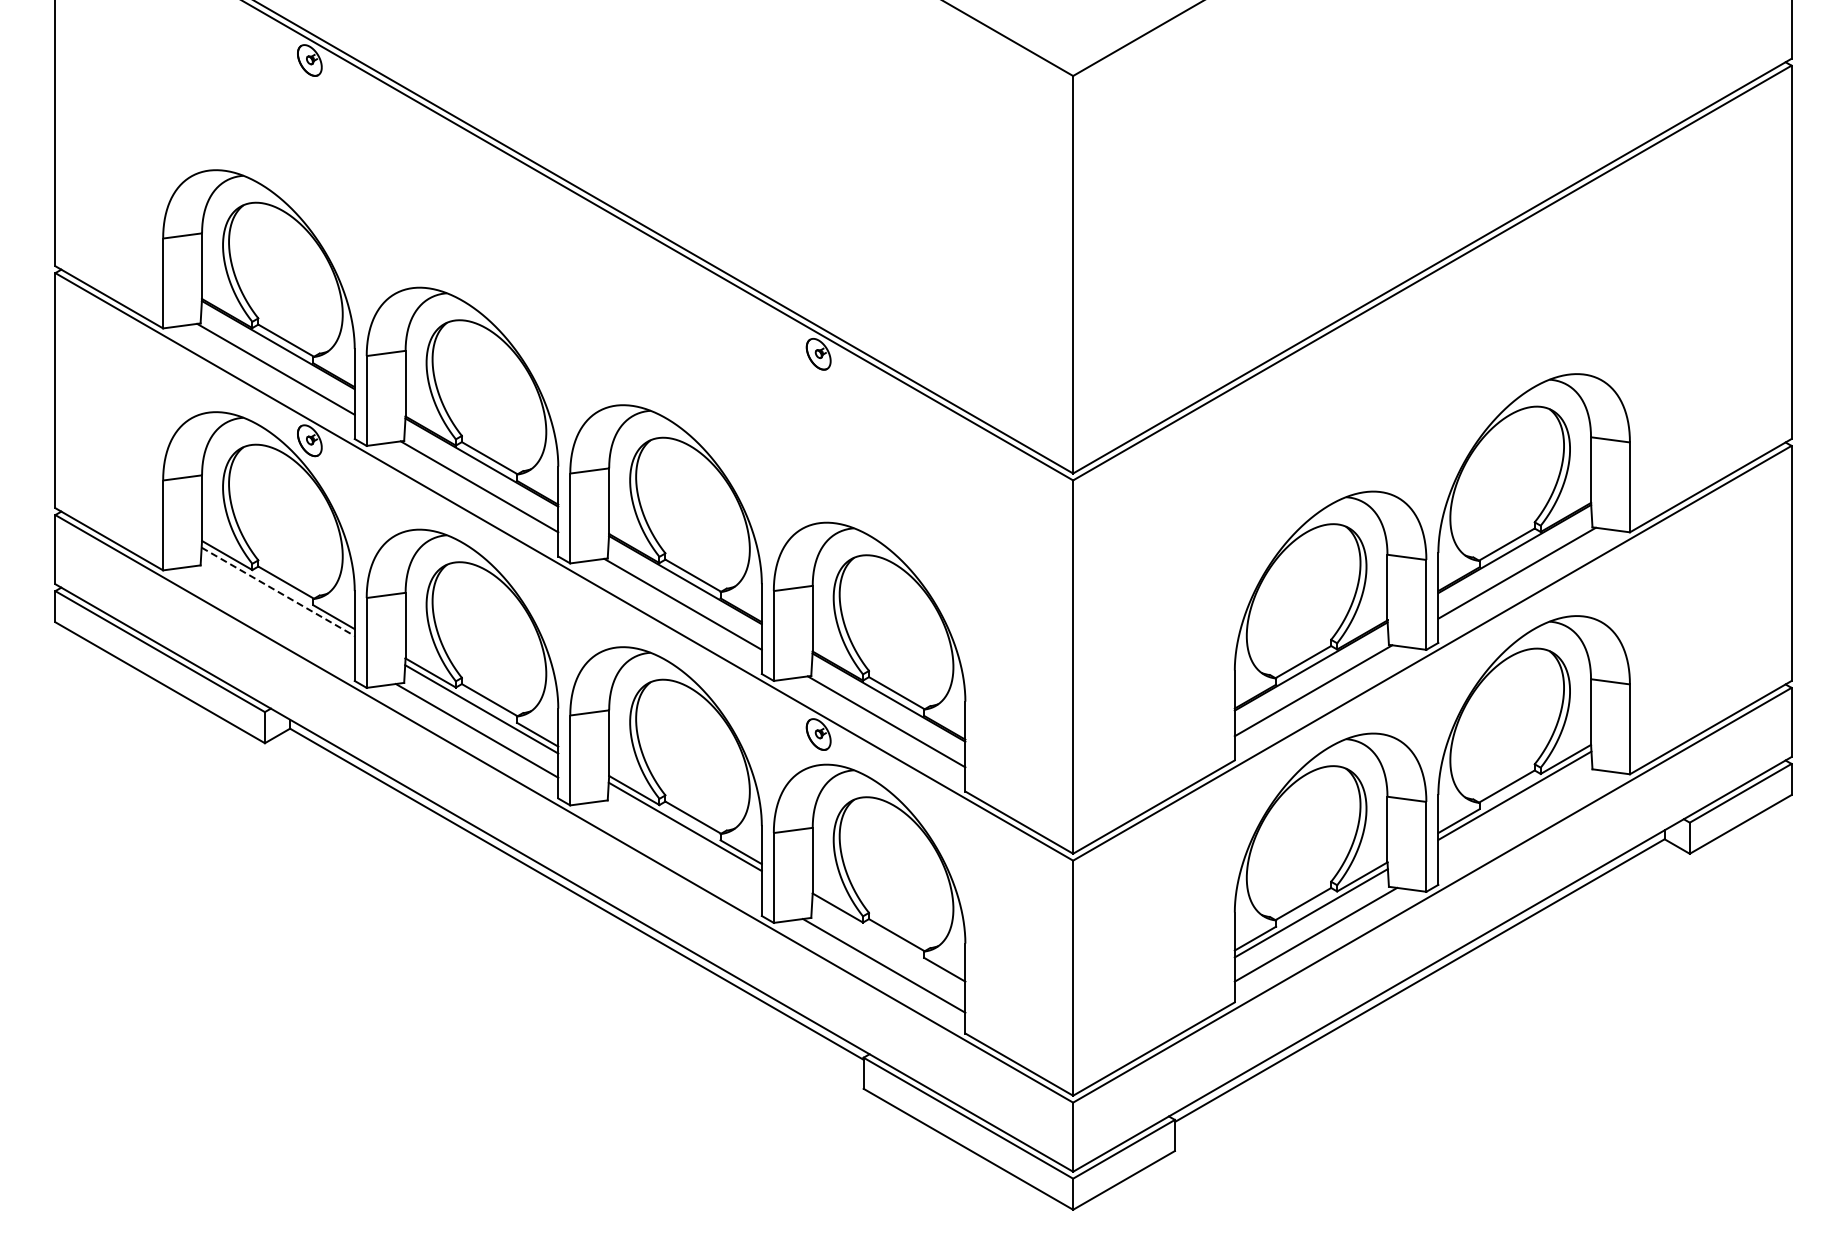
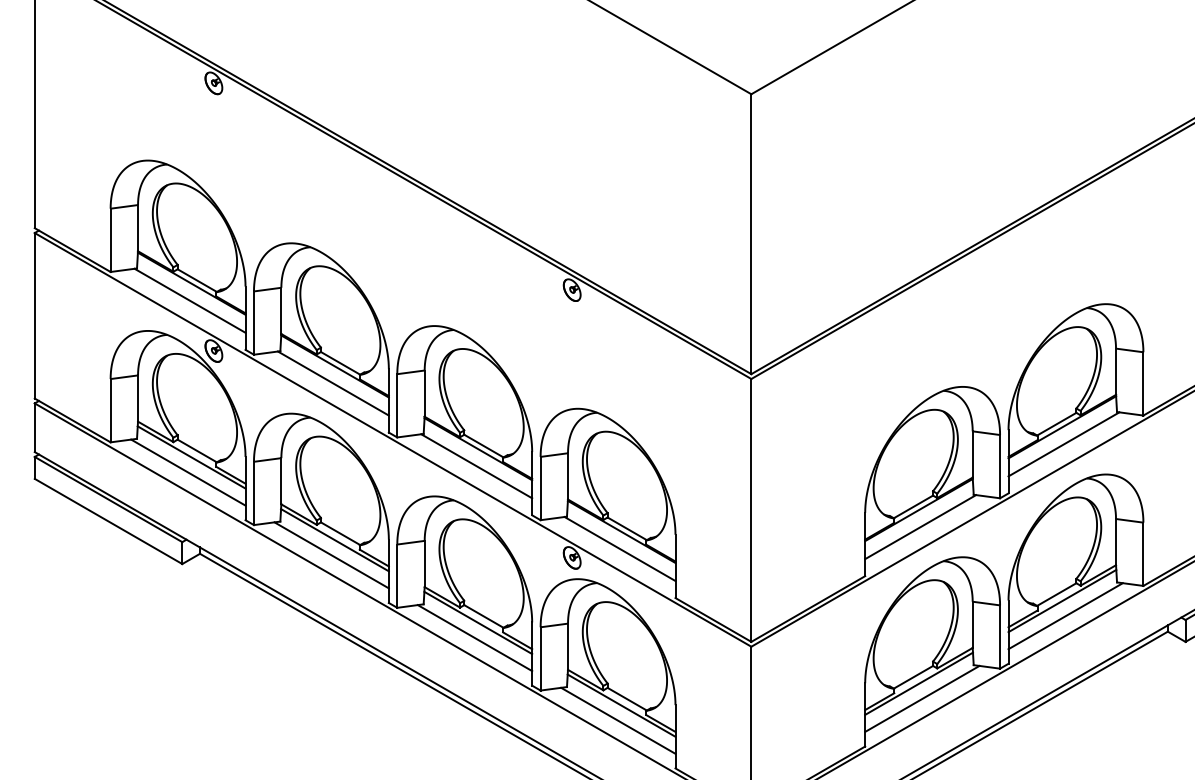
line: (278, 592) -> (191, 457), dashed -> solid
line: (273, 613) -> (188, 472), added
line: (1519, 817) -> (1065, 616), added
line: (680, 848) -> (474, 638), added
line: (888, 944) -> (621, 705), added

